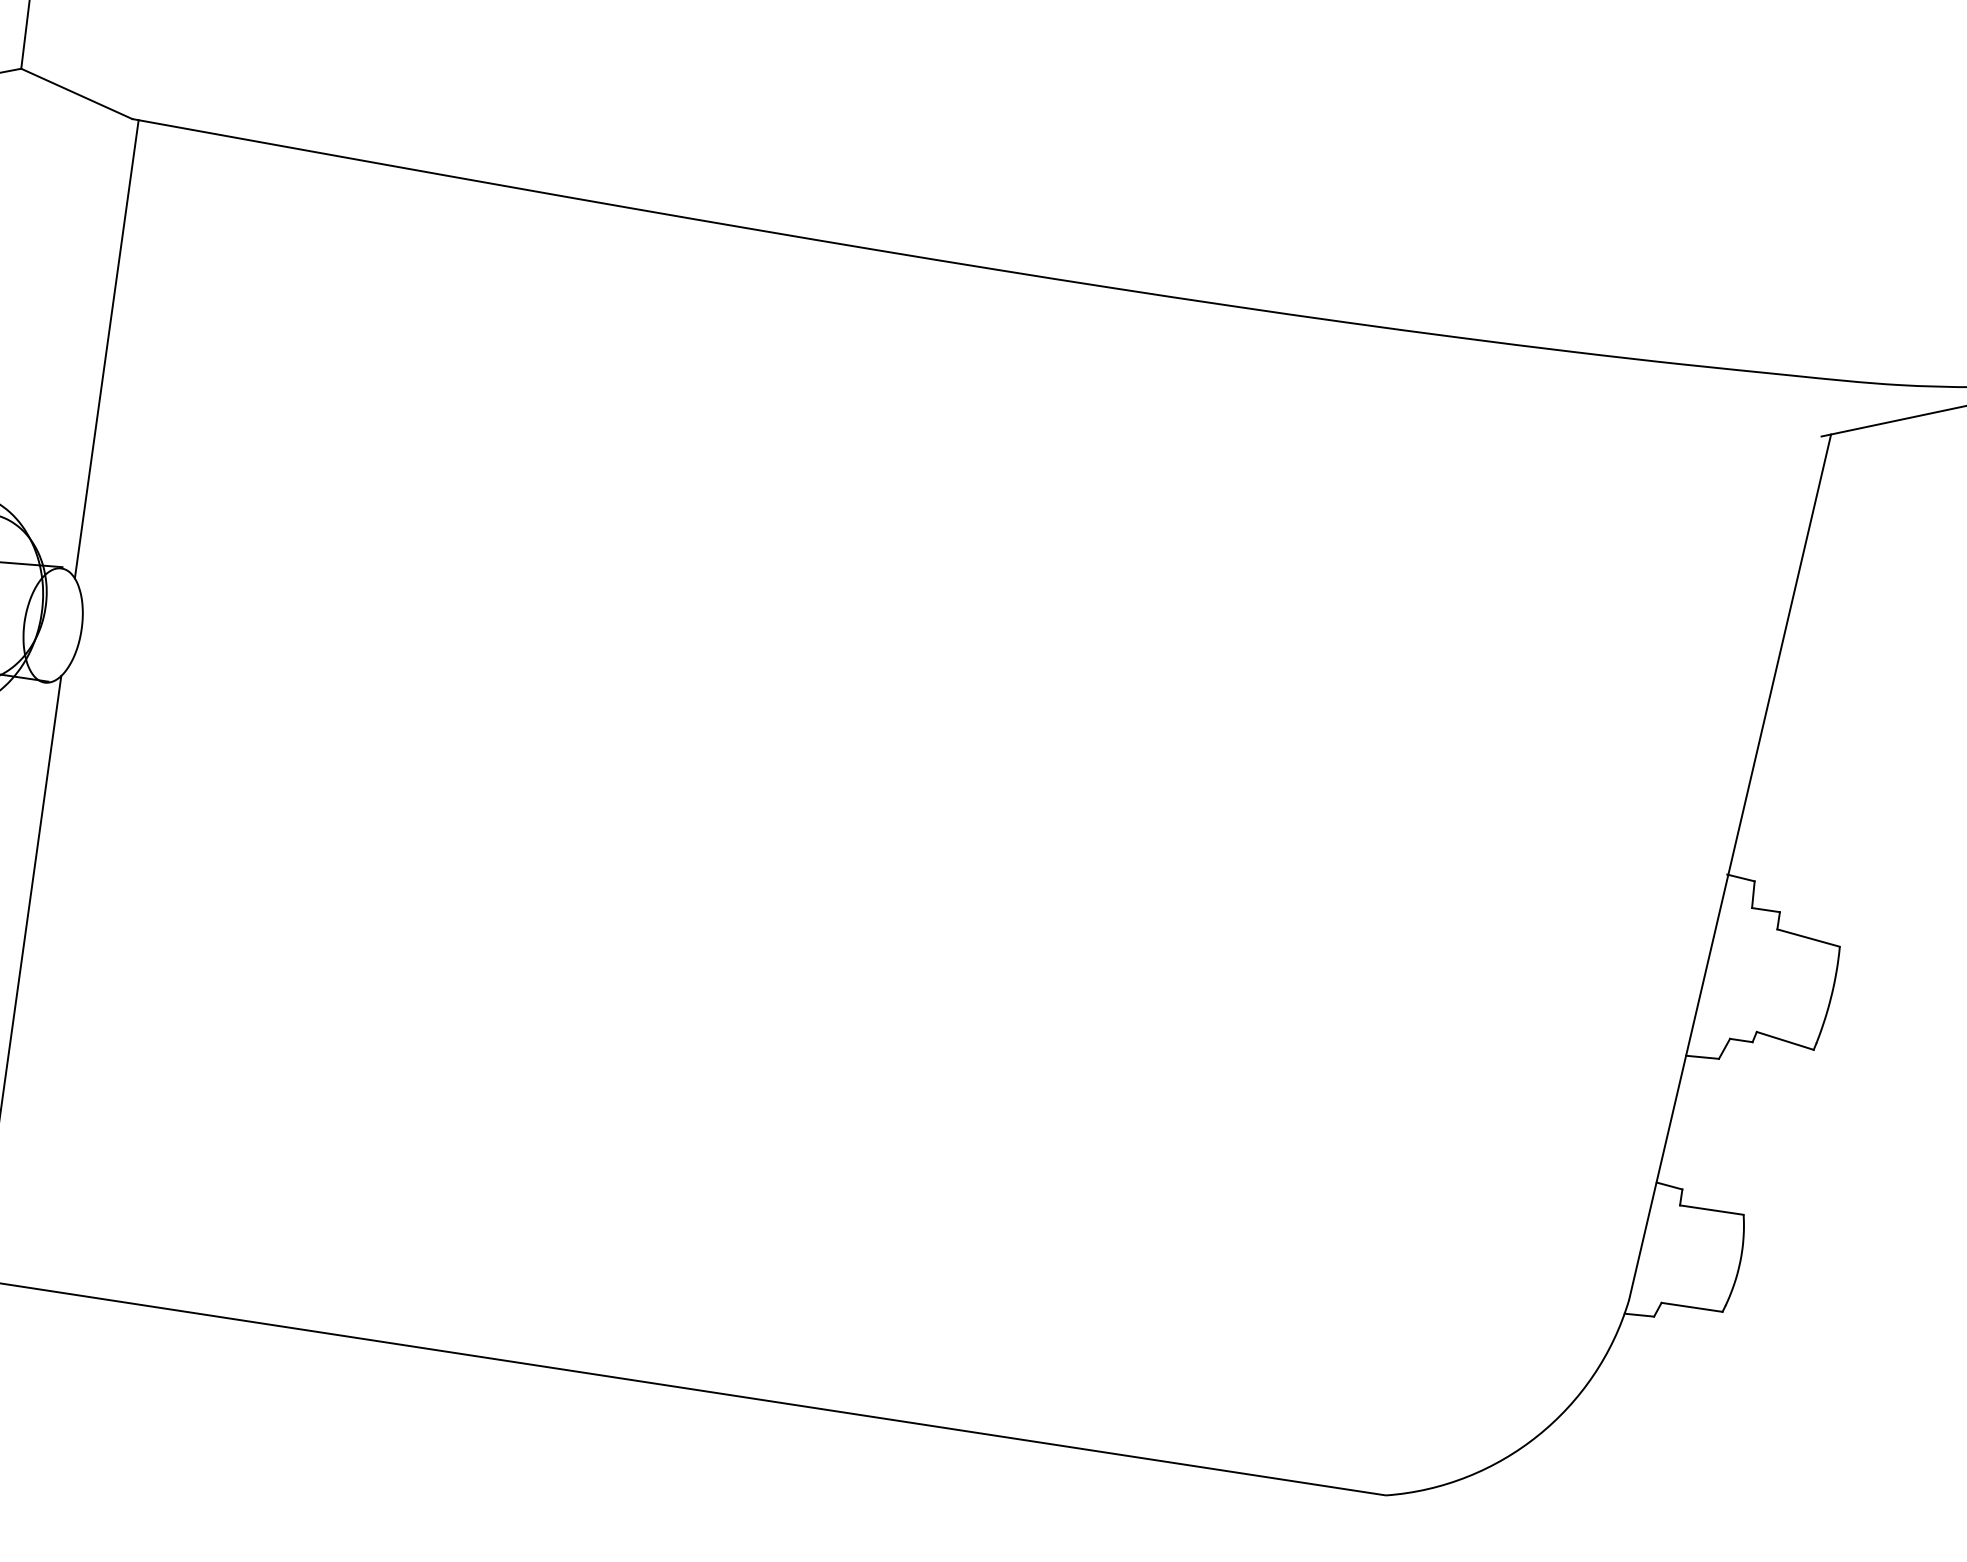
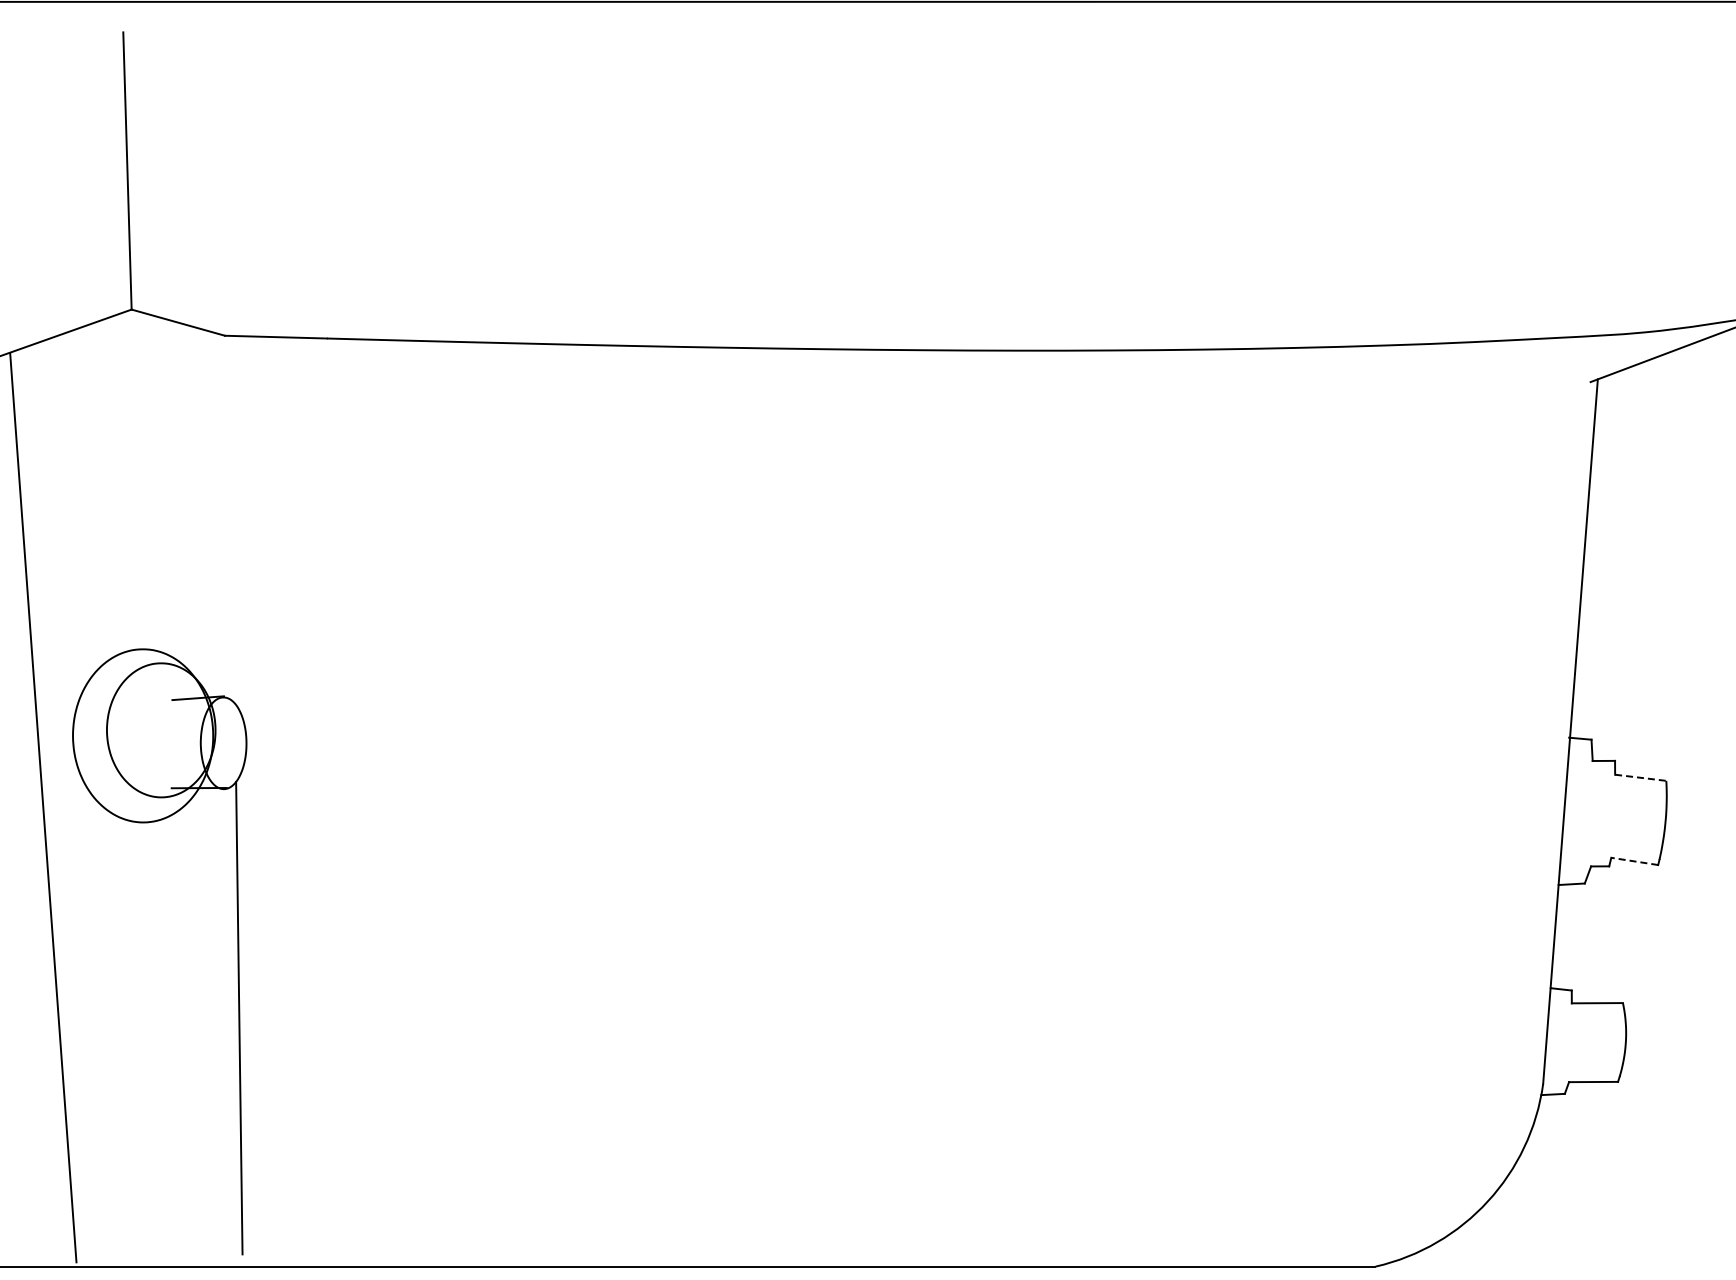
line: (106, 348) -> (232, 519), removed
line: (1808, 937) -> (1640, 777), solid -> dashed
line: (1784, 1040) -> (1634, 861), solid -> dashed

